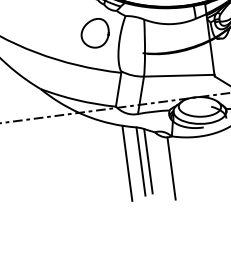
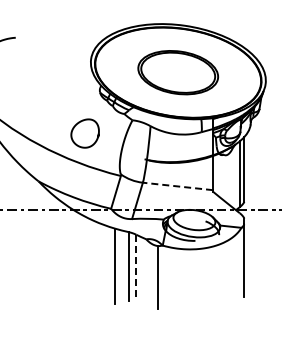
curve: (87, 25) -> (78, 124), moved
line: (178, 75) -> (177, 186), solid -> dashed
line: (148, 161) -> (136, 267), solid -> dashed

